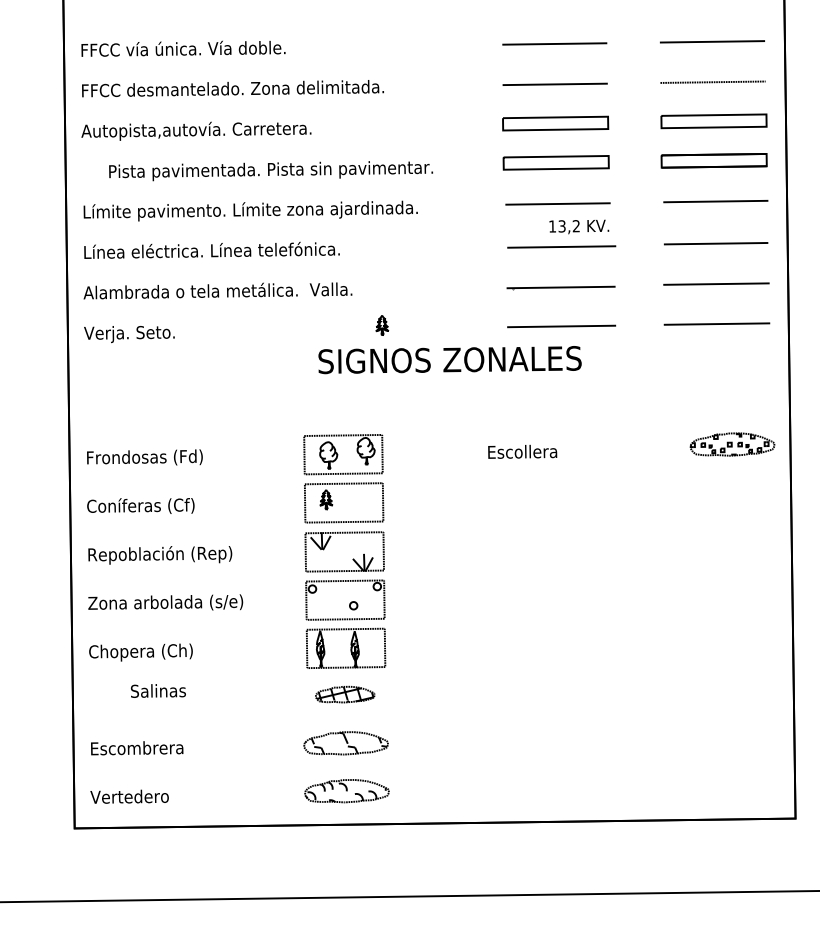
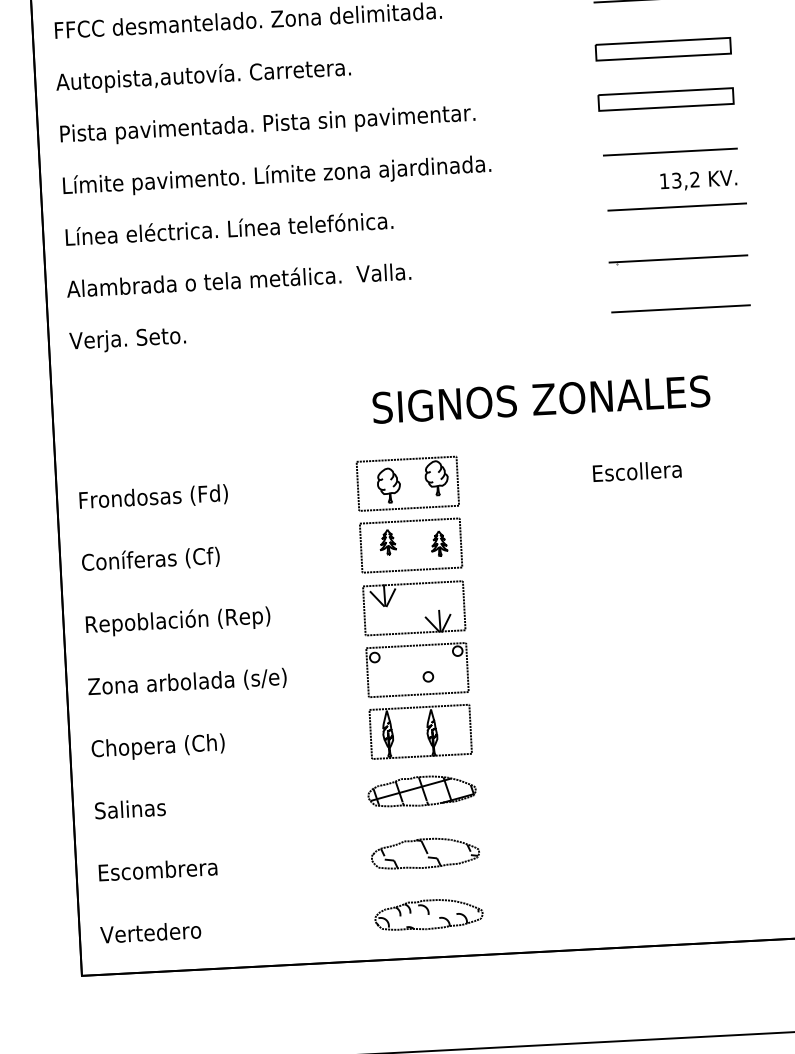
text: (270, 171) -> (267, 125), moved
part: (382, 325) -> (439, 543), moved
text: (449, 360) -> (540, 400), moved
text: (158, 690) -> (130, 808), moved
part: (344, 694) -> (420, 790), size x1.43

